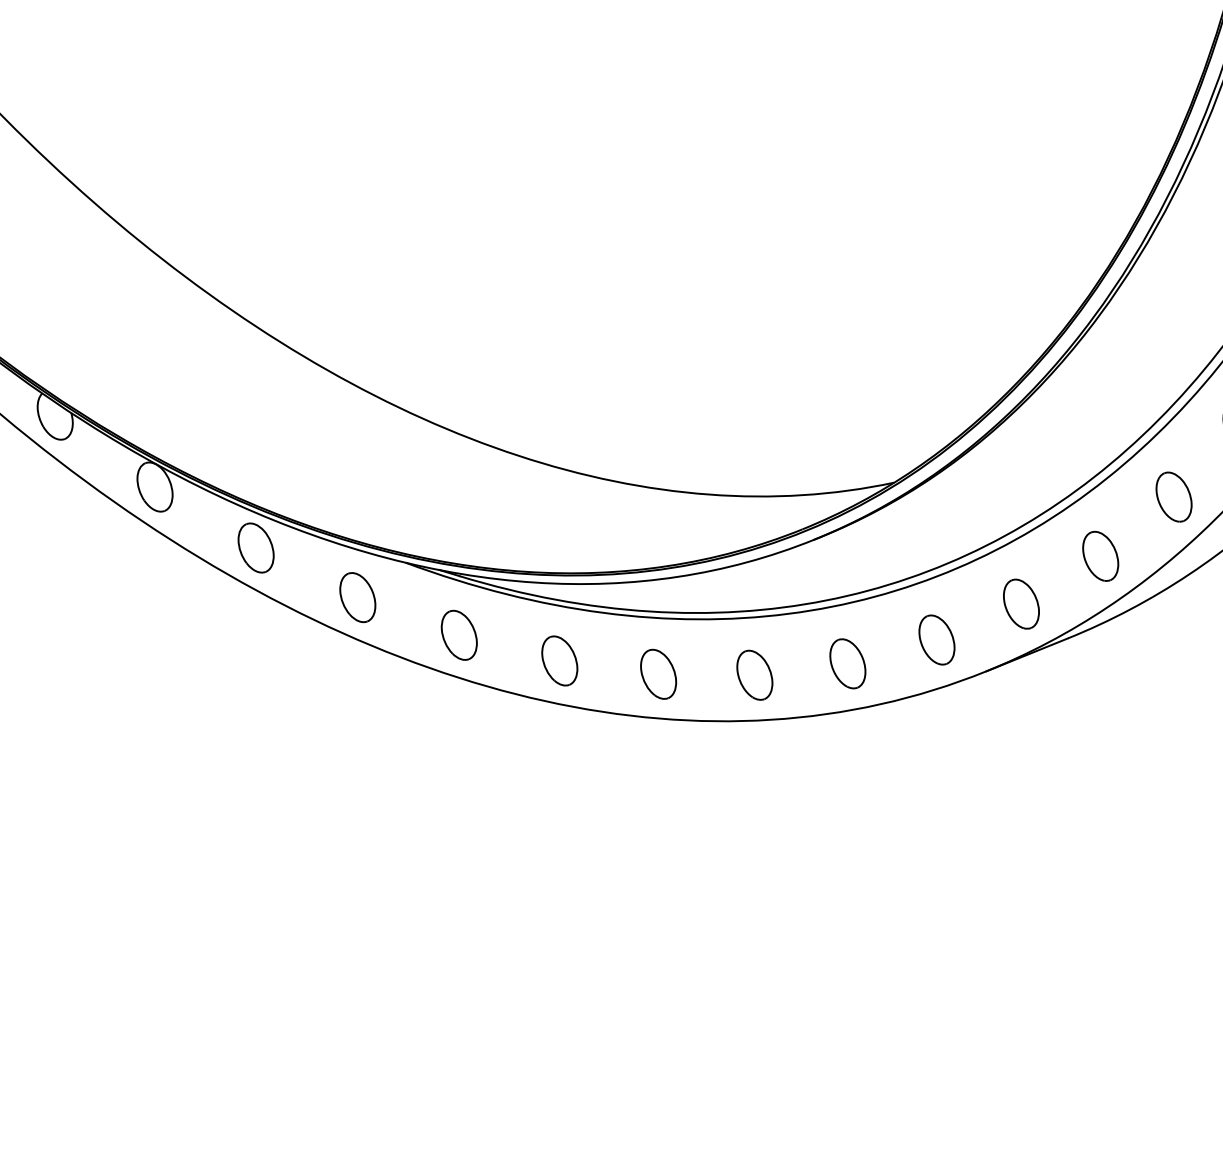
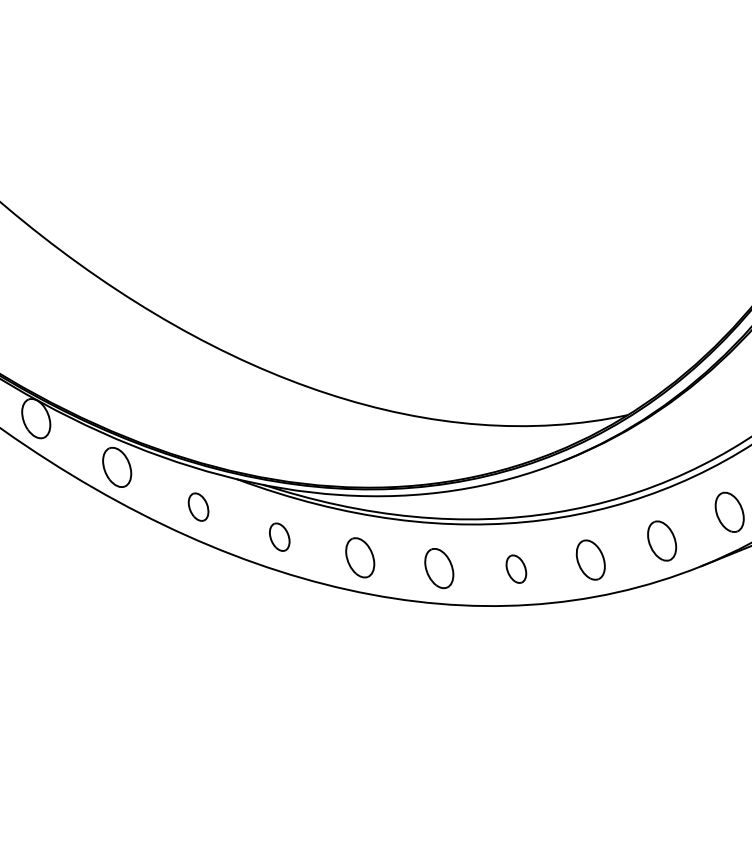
part: (357, 597) -> (198, 507), size x0.7
part: (458, 634) -> (279, 536), size x0.7
part: (754, 674) -> (516, 568), size x0.7

